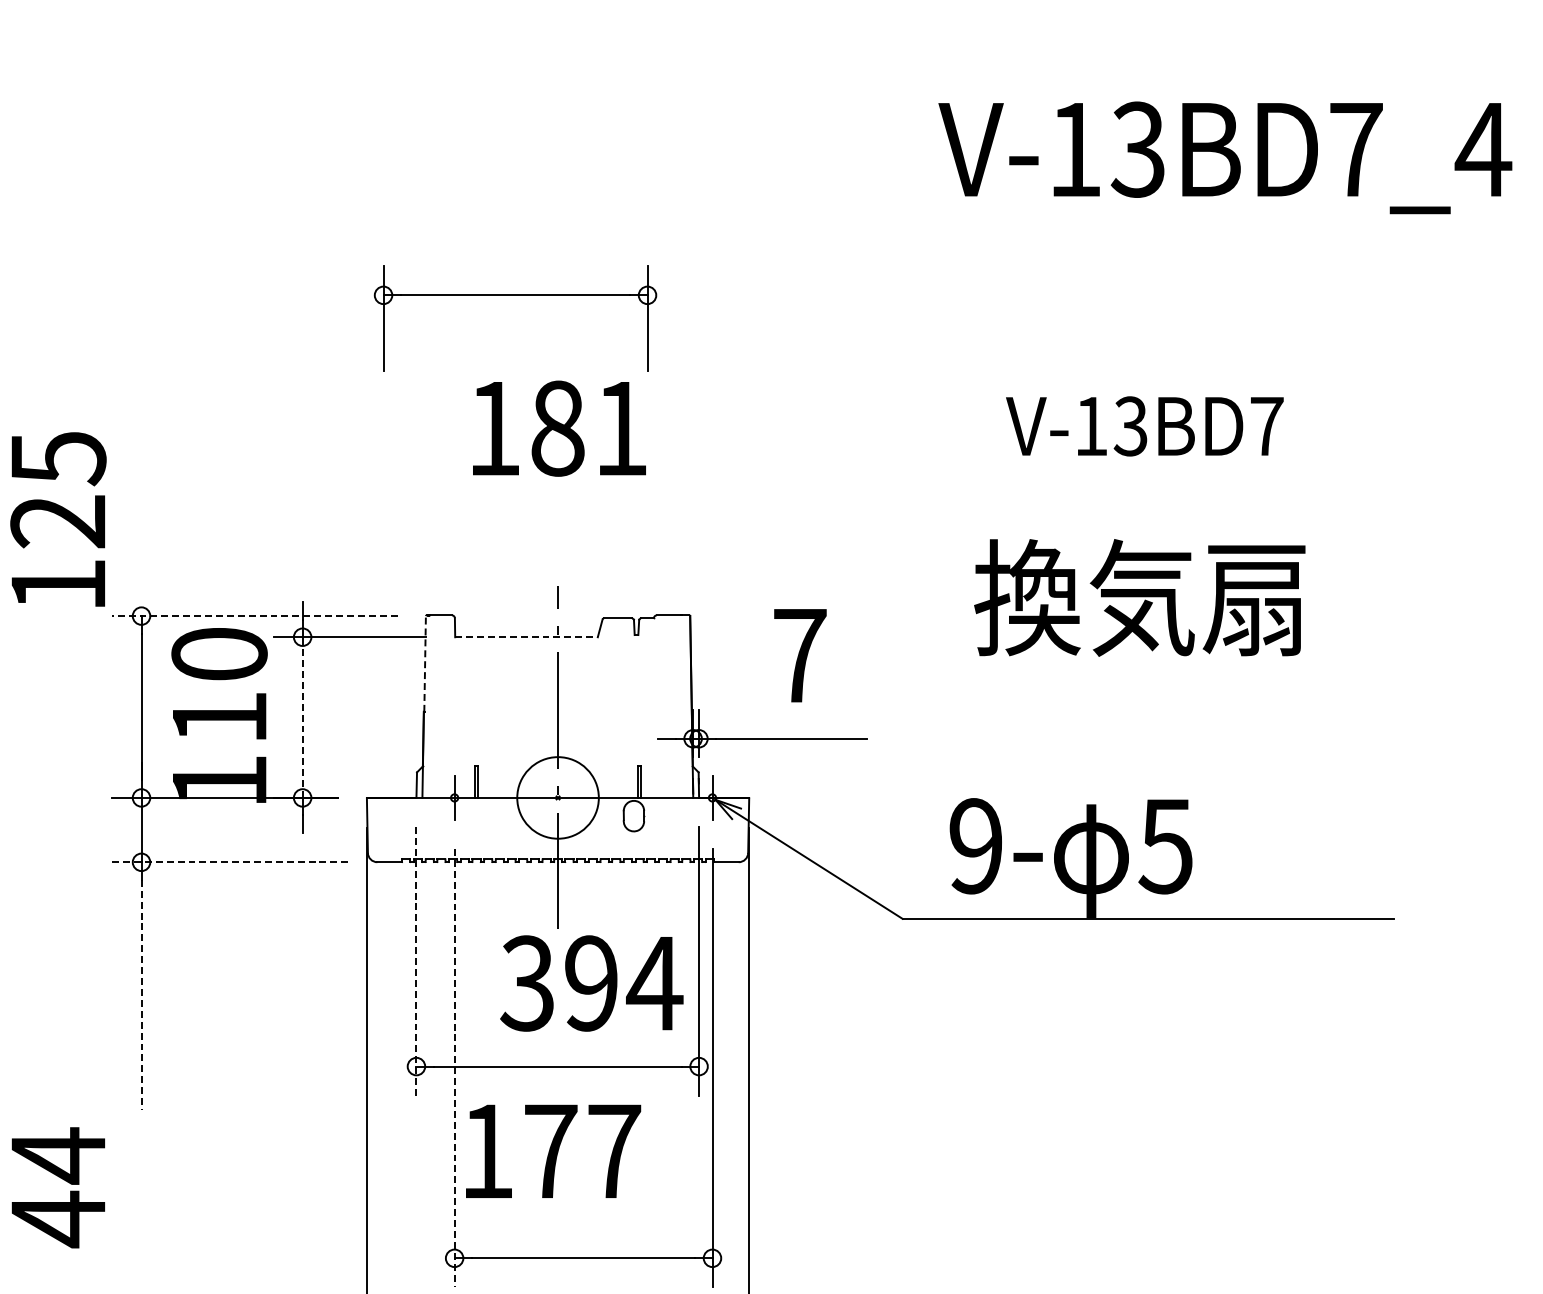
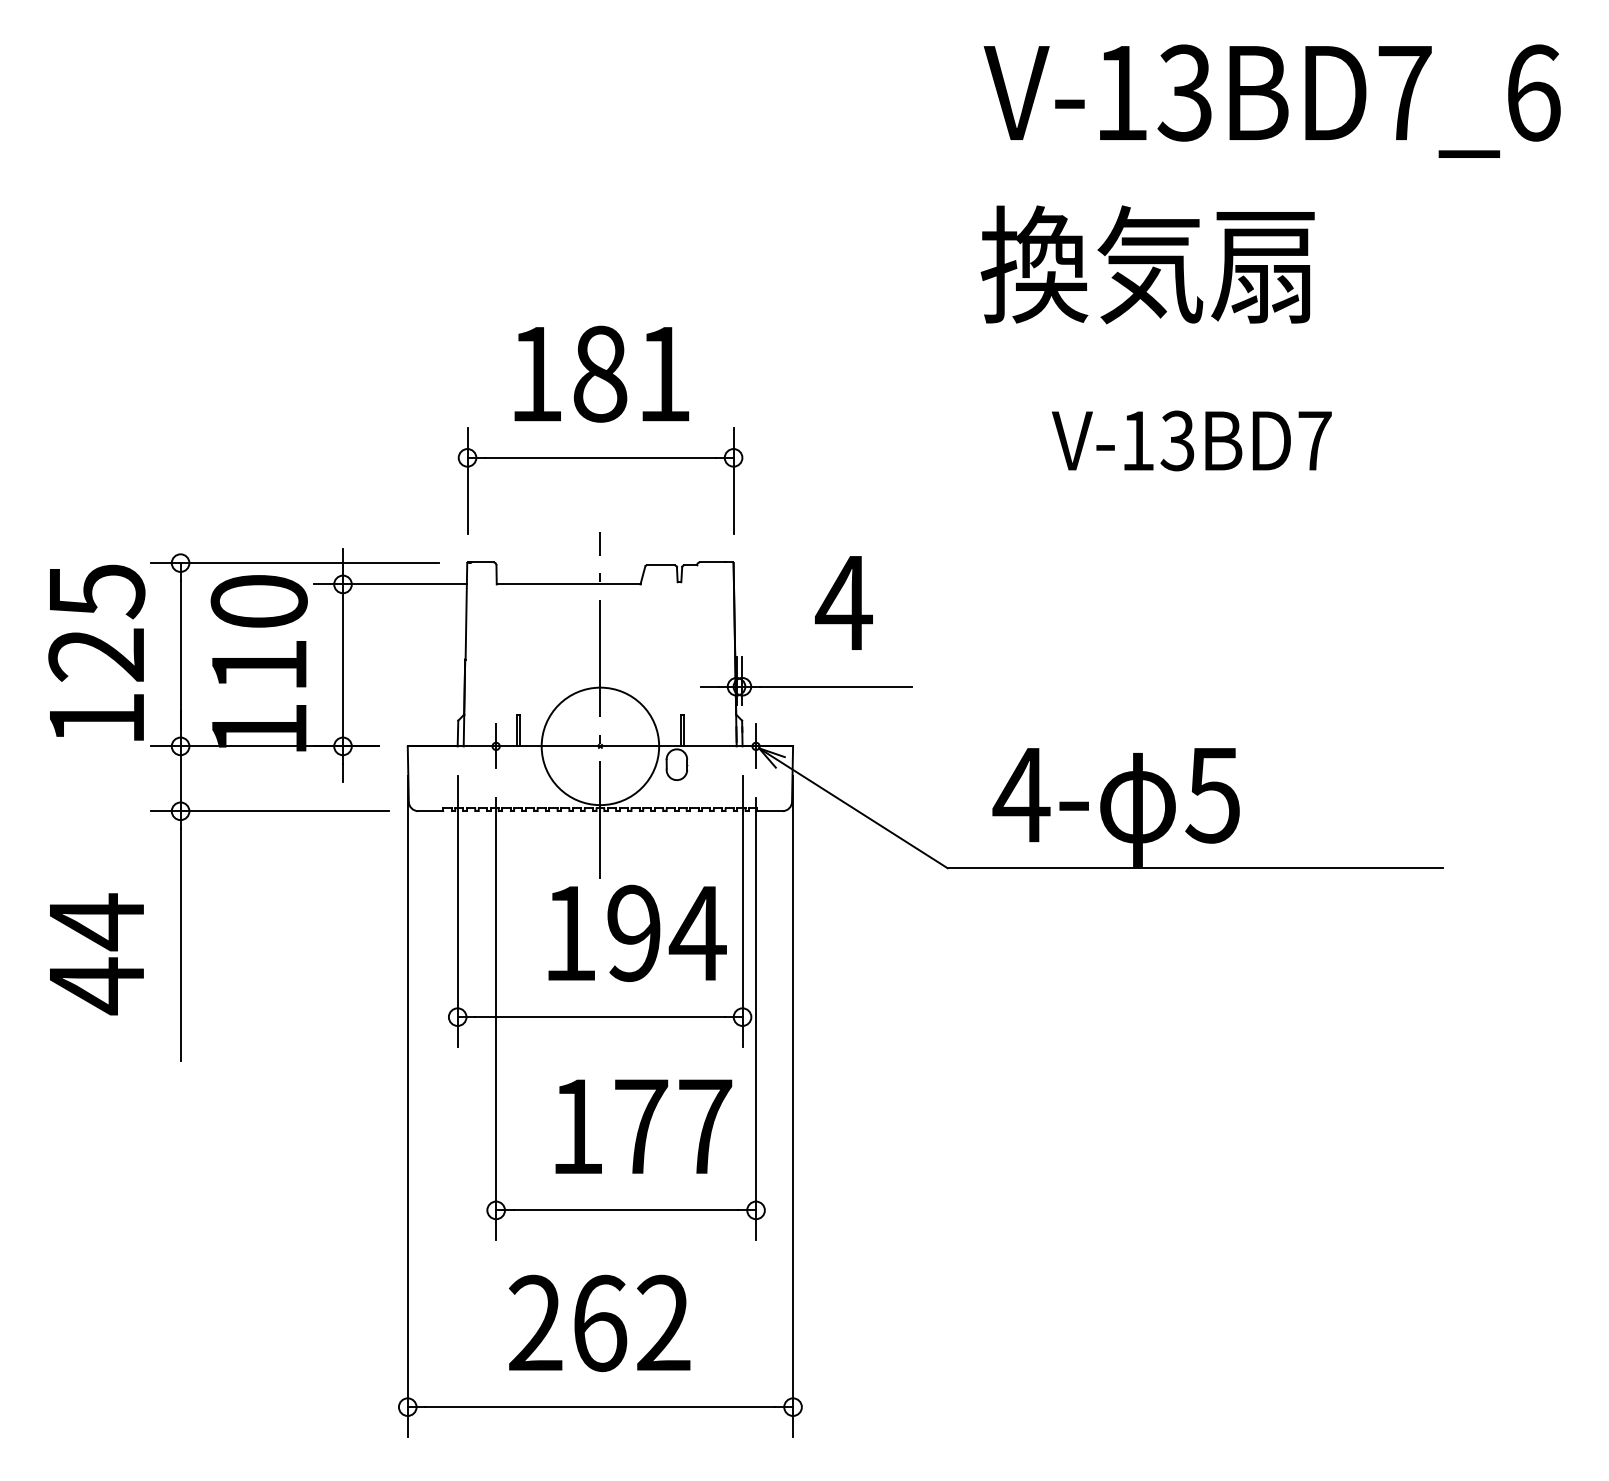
text: (1483, 149) -> (1533, 92), V-13BD7_4 -> V-13BD7_6
part: (515, 295) -> (600, 458), moved
text: (1144, 425) -> (1191, 440), moved
text: (58, 519) -> (96, 652), moved
text: (1139, 597) -> (1147, 264), moved
line: (254, 616) -> (294, 563), dashed -> solid
line: (526, 637) -> (568, 584), dashed -> solid
text: (799, 655) -> (843, 602), 7 -> 4
line: (425, 663) -> (466, 610), dashed -> solid
line: (303, 717) -> (343, 665), dashed -> solid
circle: (558, 798) -> (600, 746), size x1.43
text: (975, 845) -> (1021, 794), 9- -> 4-
line: (230, 862) -> (270, 811), dashed -> solid
line: (416, 961) -> (457, 911), dashed -> solid
text: (526, 983) -> (568, 933), 394 -> 194
line: (141, 995) -> (180, 945), dashed -> solid
line: (454, 1067) -> (496, 1018), dashed -> solid
text: (553, 1151) -> (643, 1126), moved
text: (58, 1187) -> (96, 954), moved

